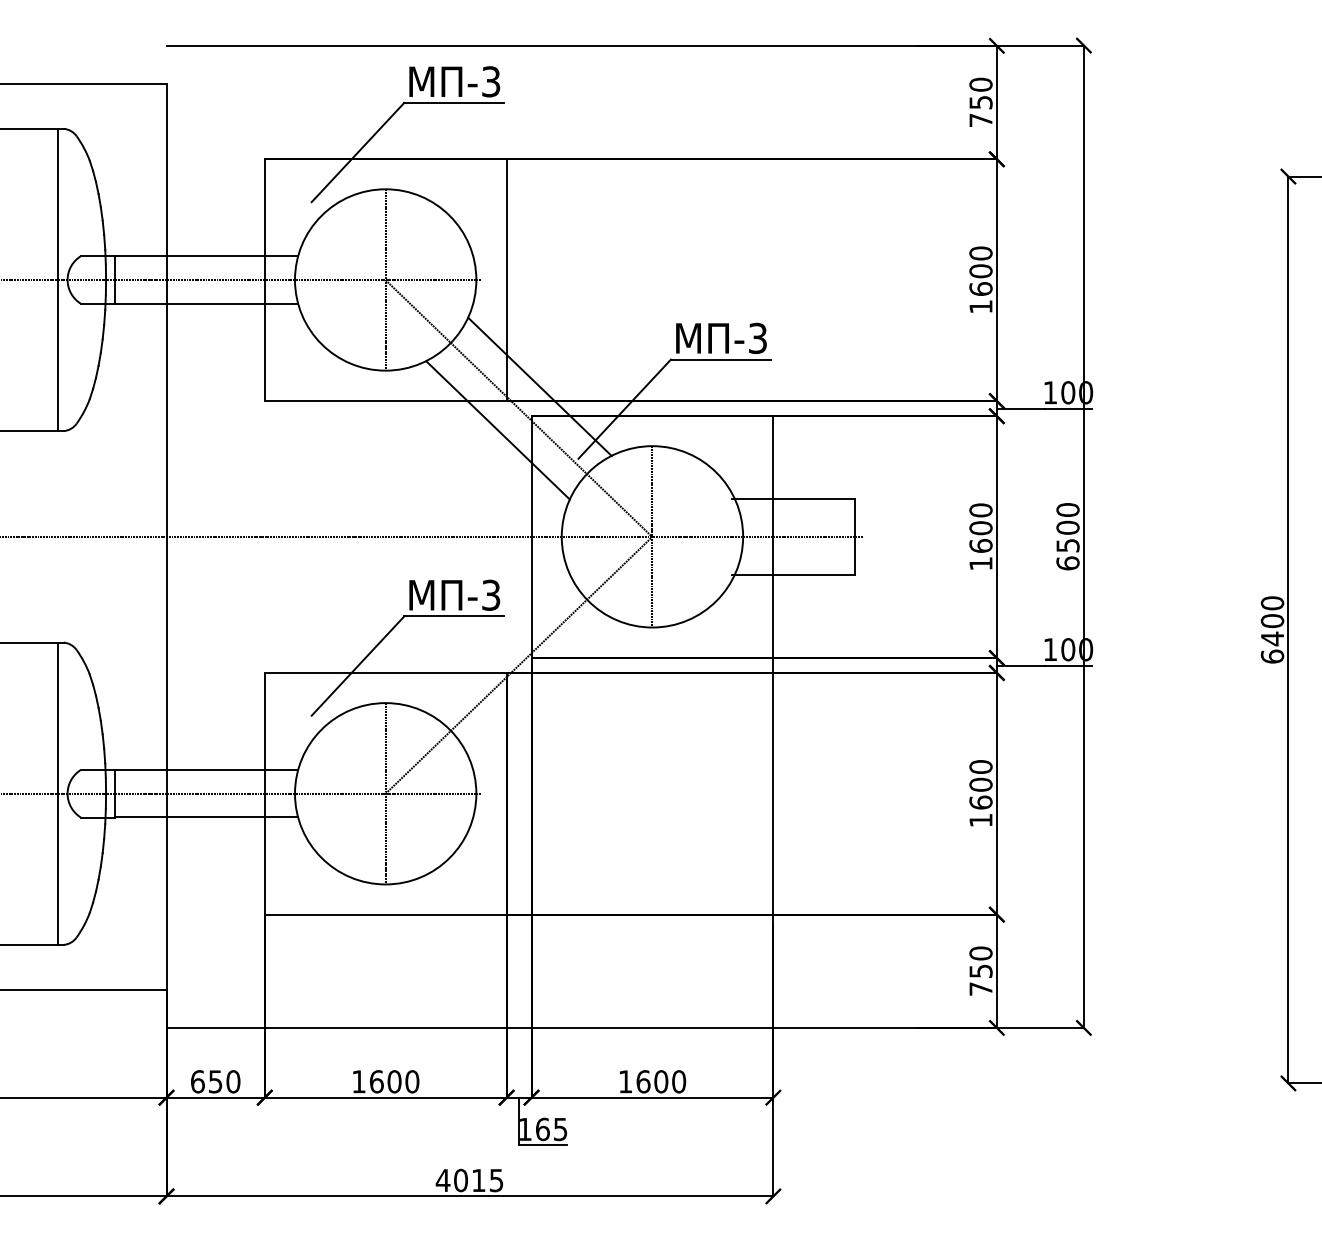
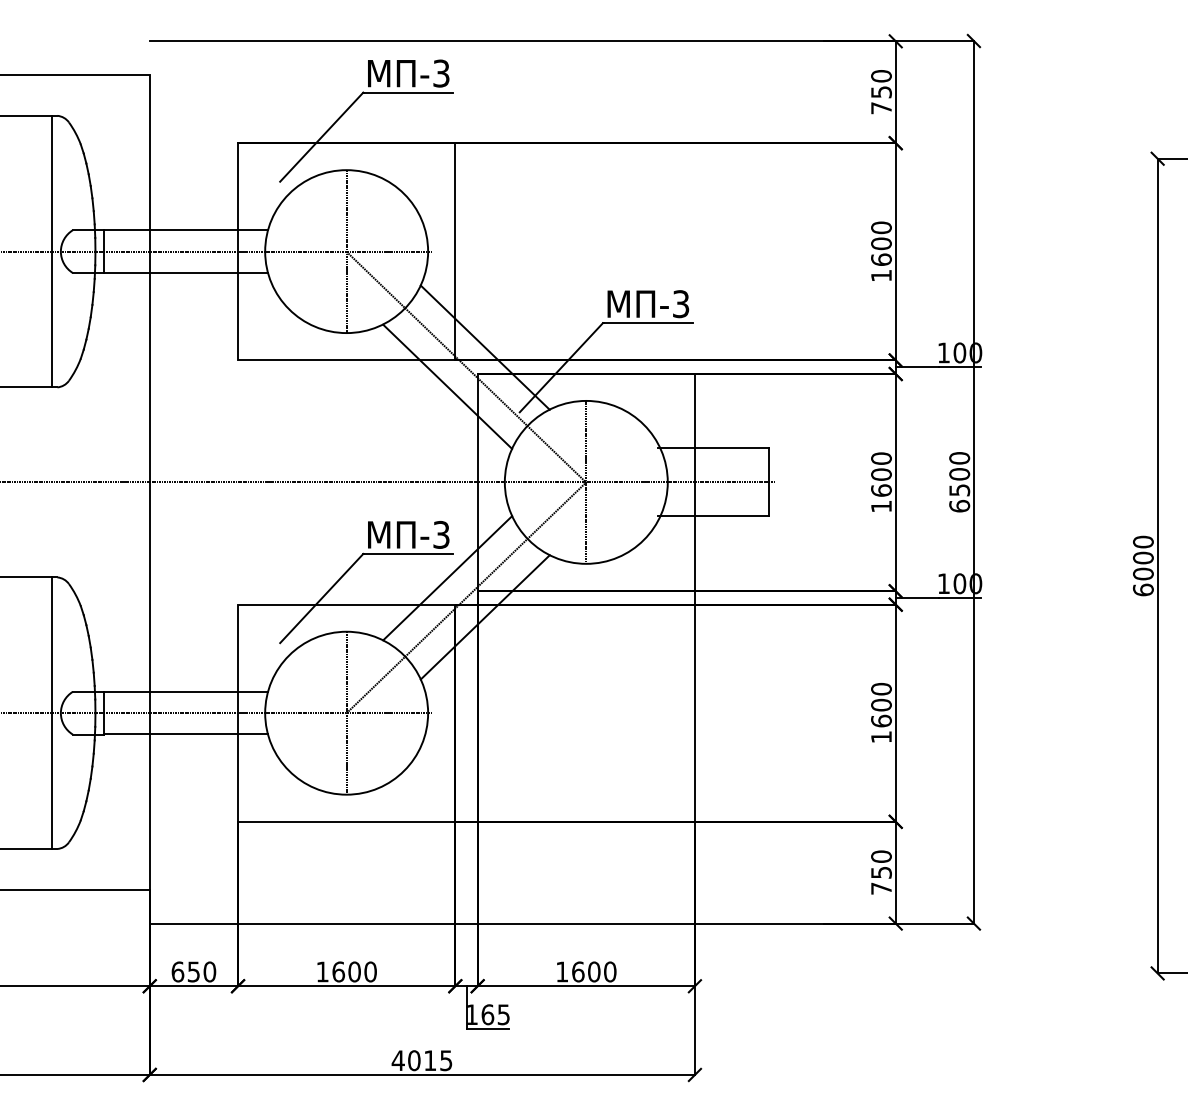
text: (1272, 638) -> (1143, 573), 6400 -> 6000
line: (497, 643) -> (447, 578), added
line: (539, 686) -> (484, 616), added

